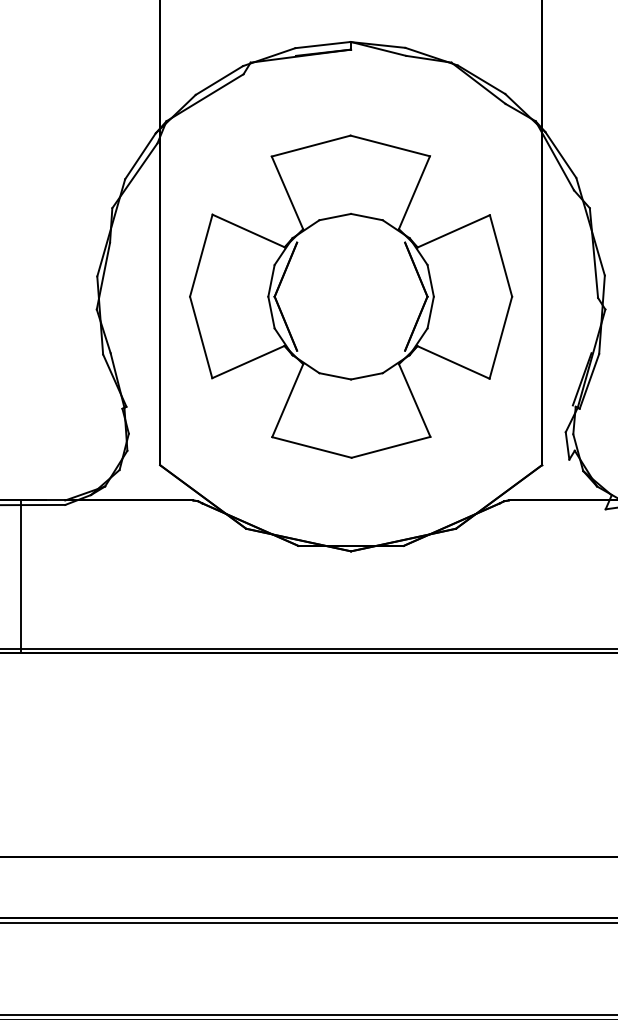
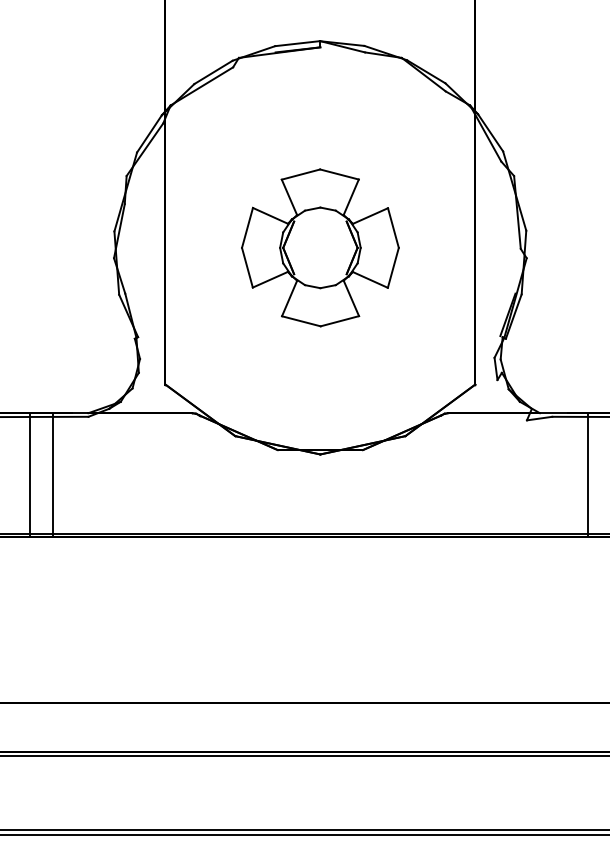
part: (351, 296) -> (320, 247), size x0.6

